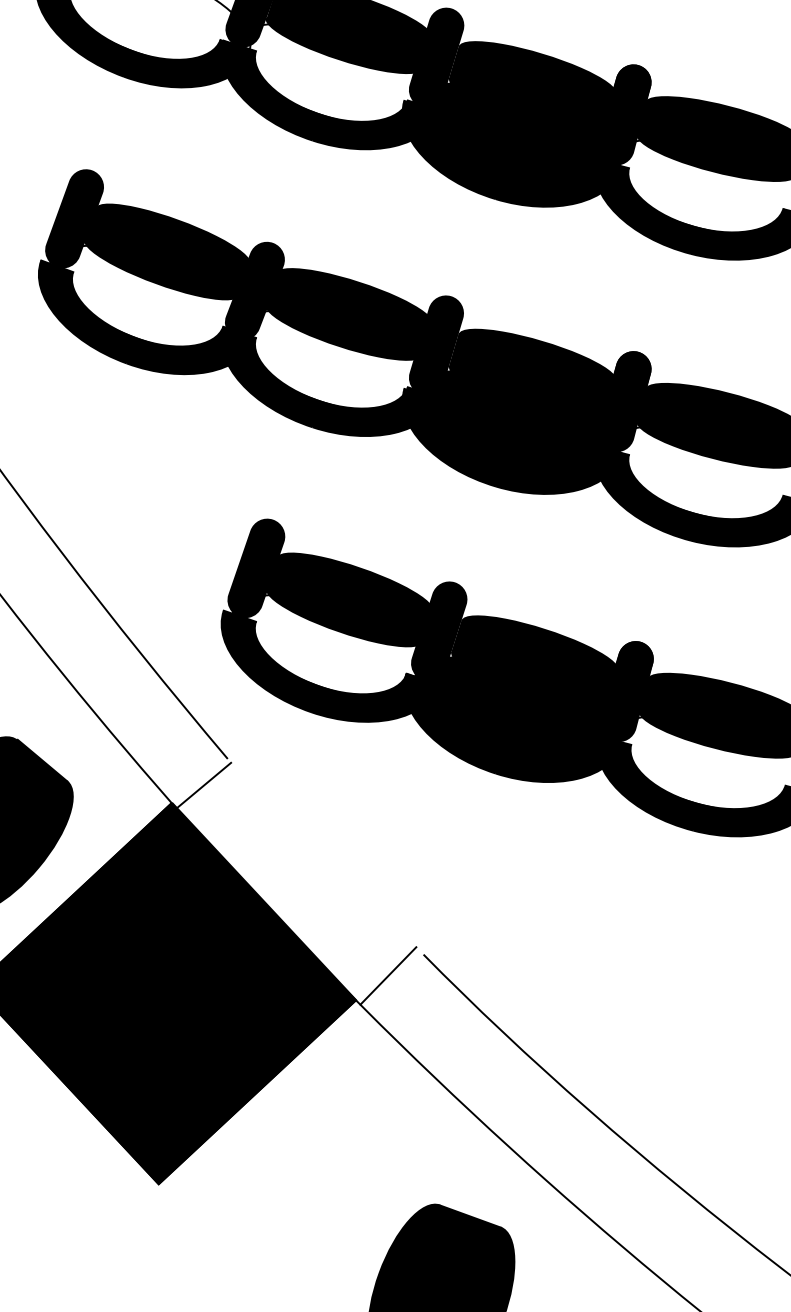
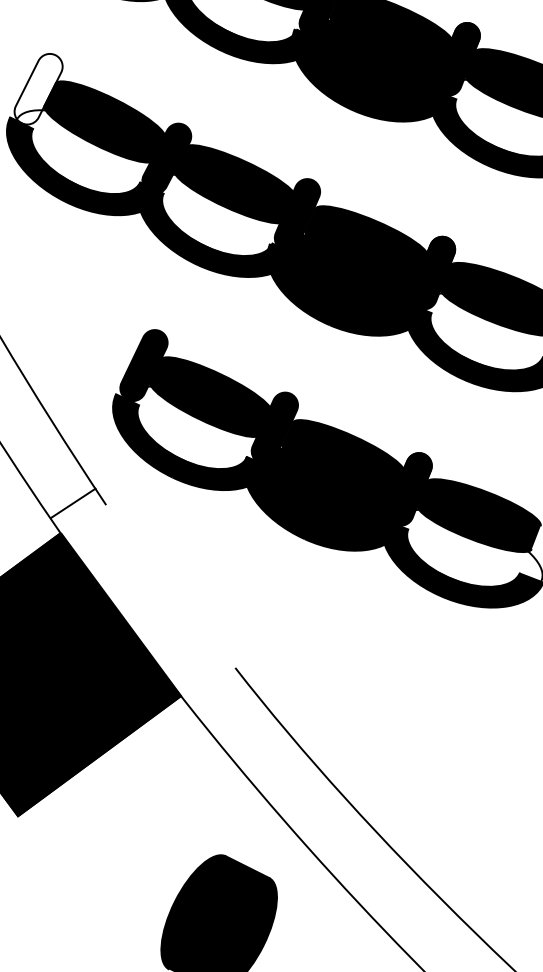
fill: (74, 218) -> (38, 89), removed
line: (203, 785) -> (73, 503), moved
line: (388, 975) -> (207, 680), removed

